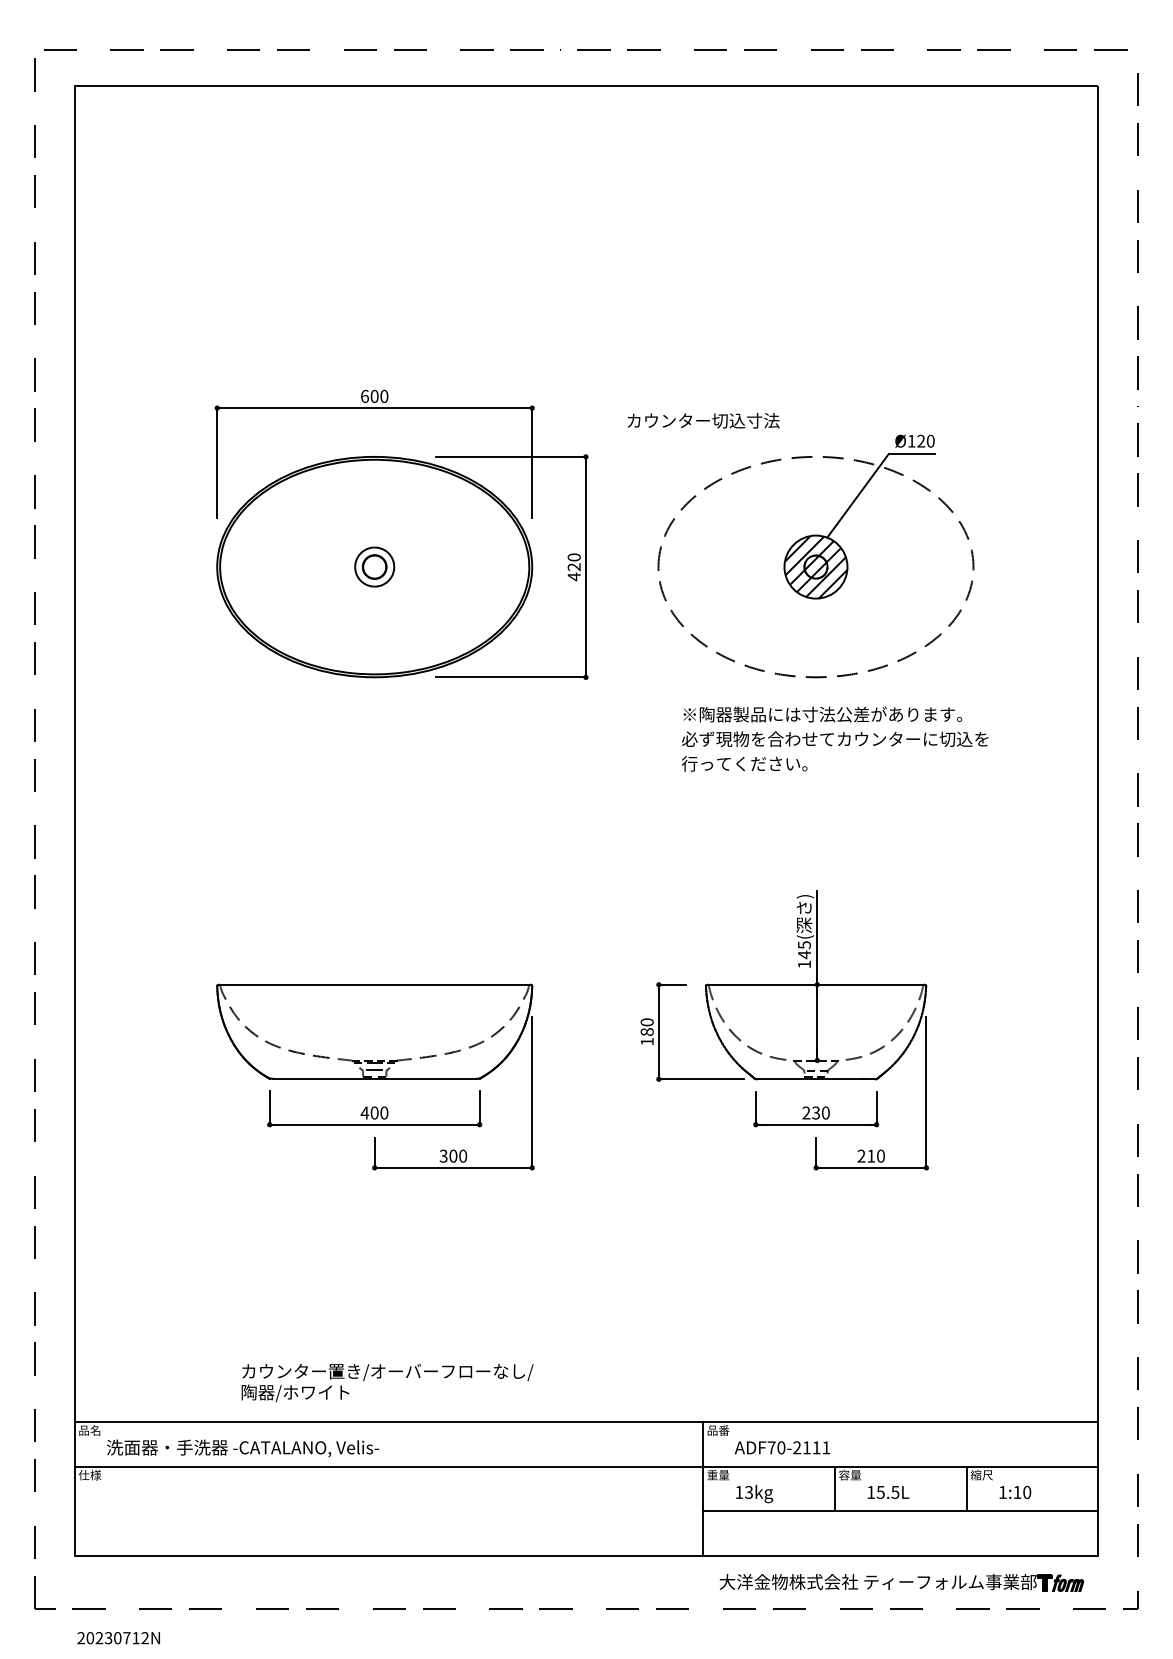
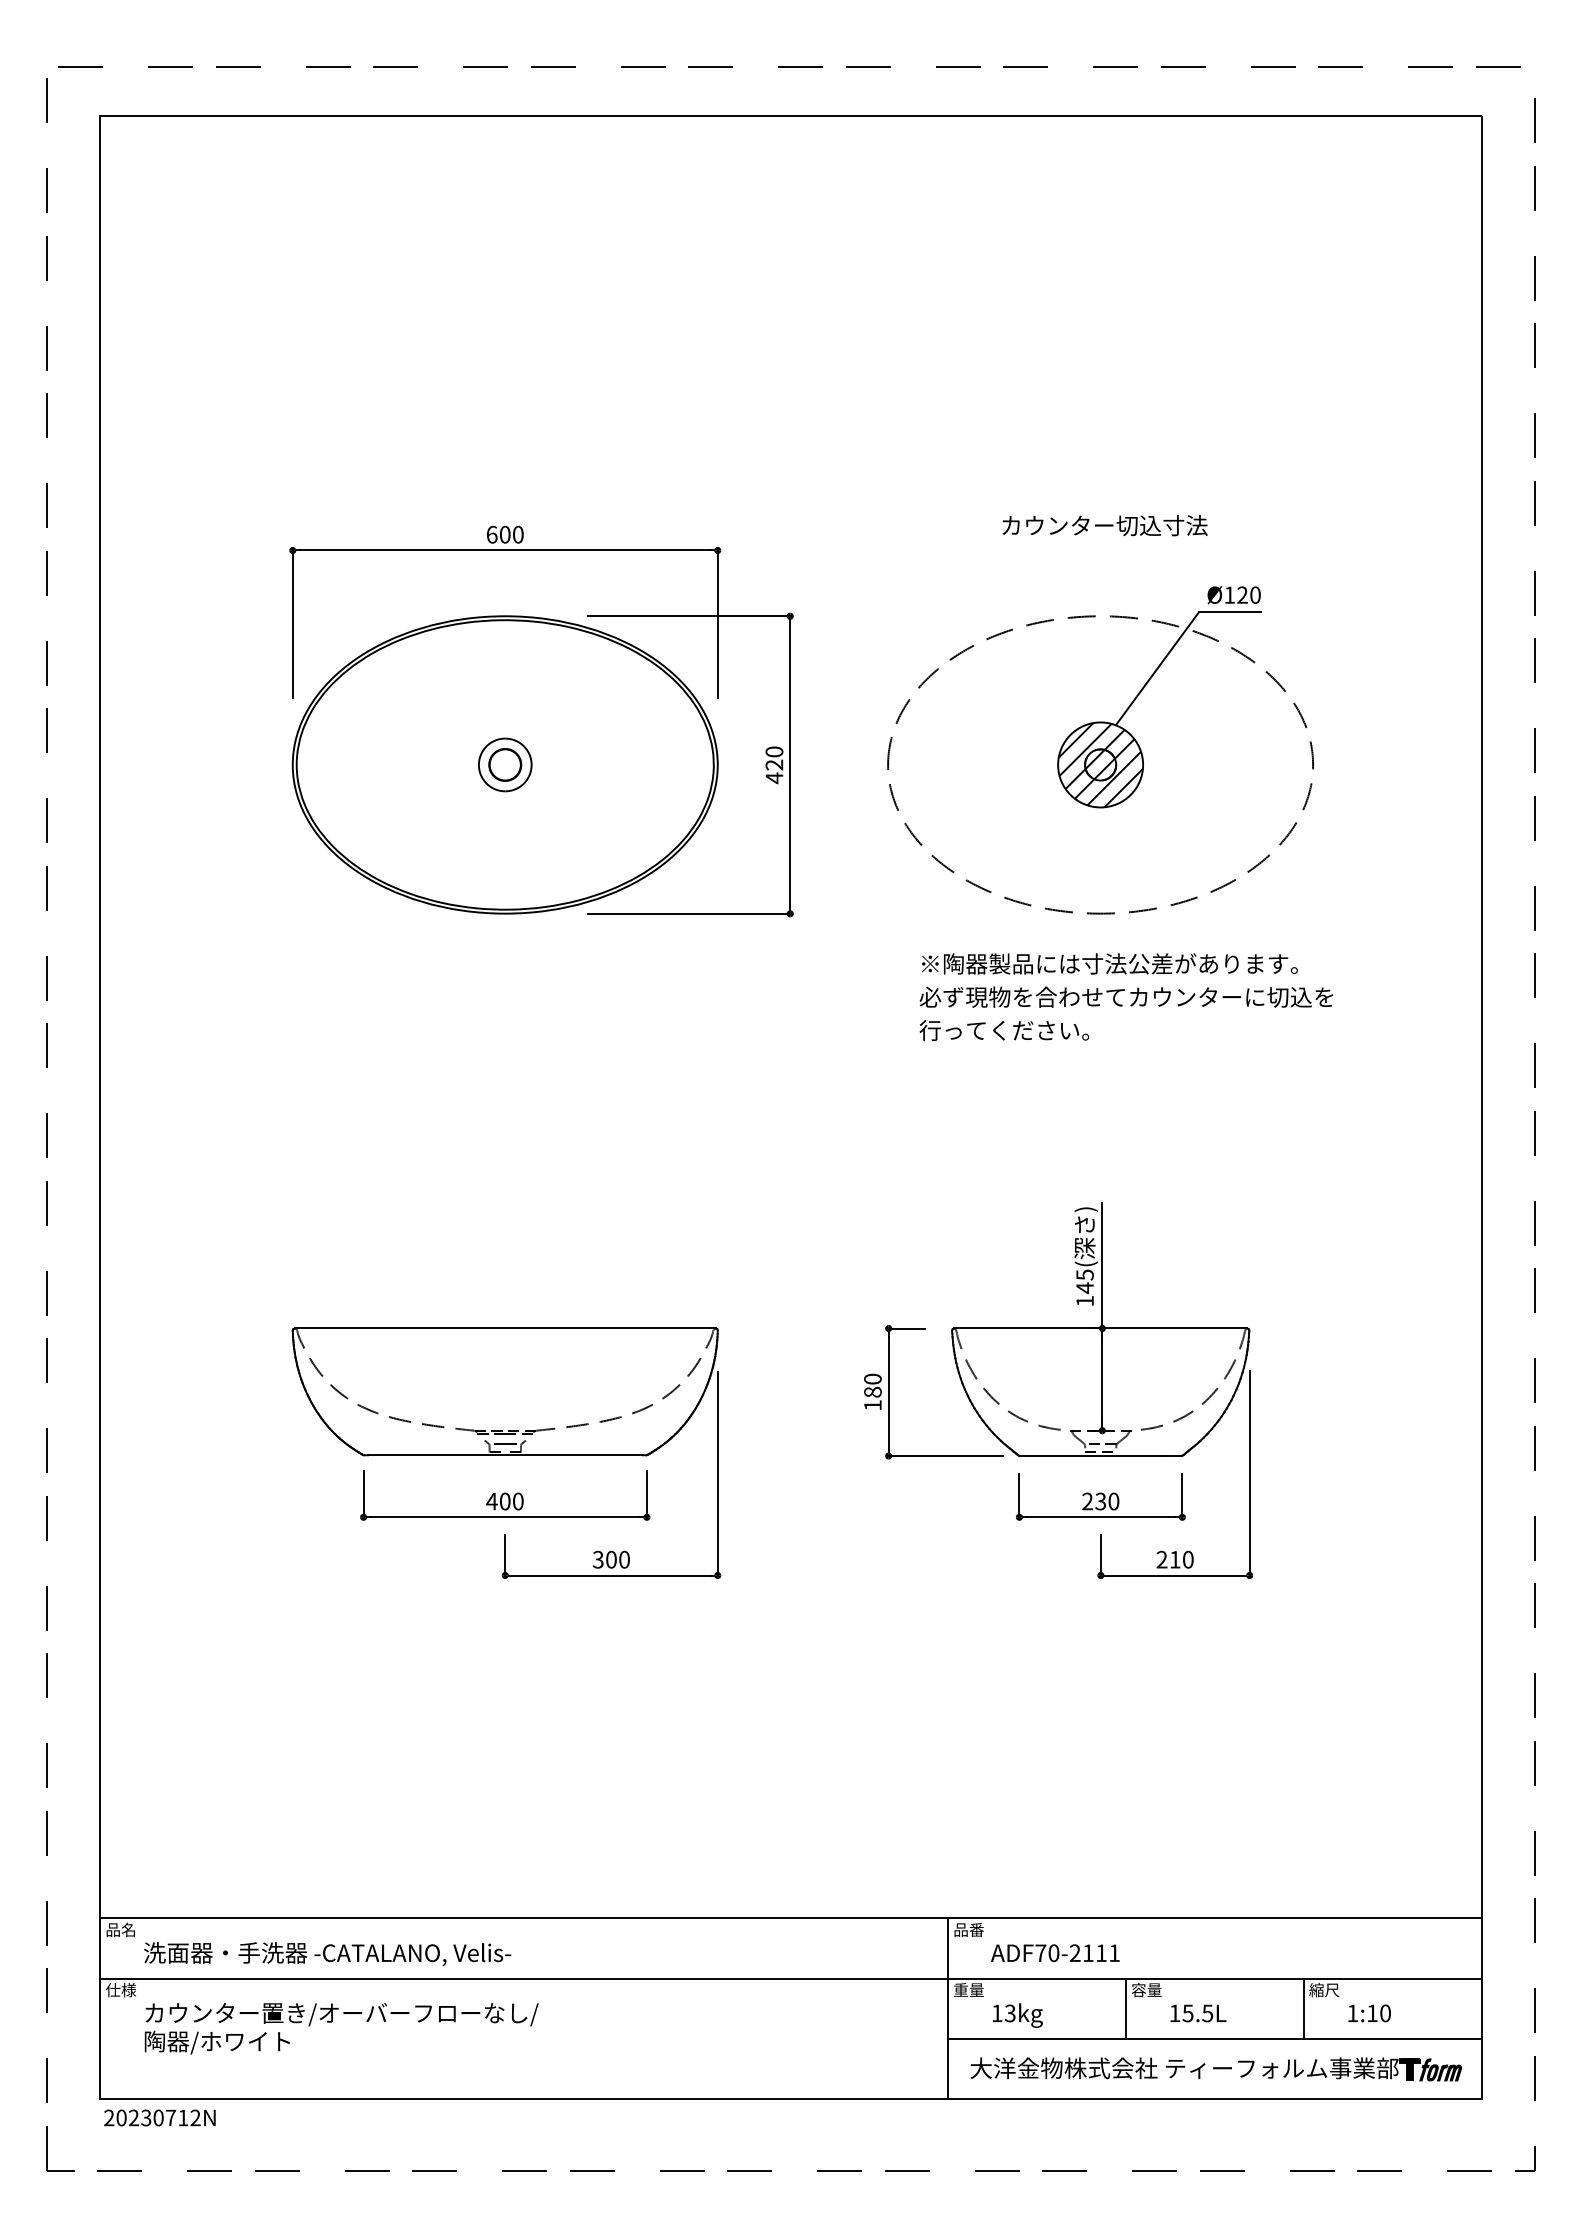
text: (703, 420) -> (1104, 525), moved
text: (387, 1382) -> (341, 2028), moved
part: (901, 1582) -> (1215, 2069), moved
text: (118, 1637) -> (159, 2117), moved

